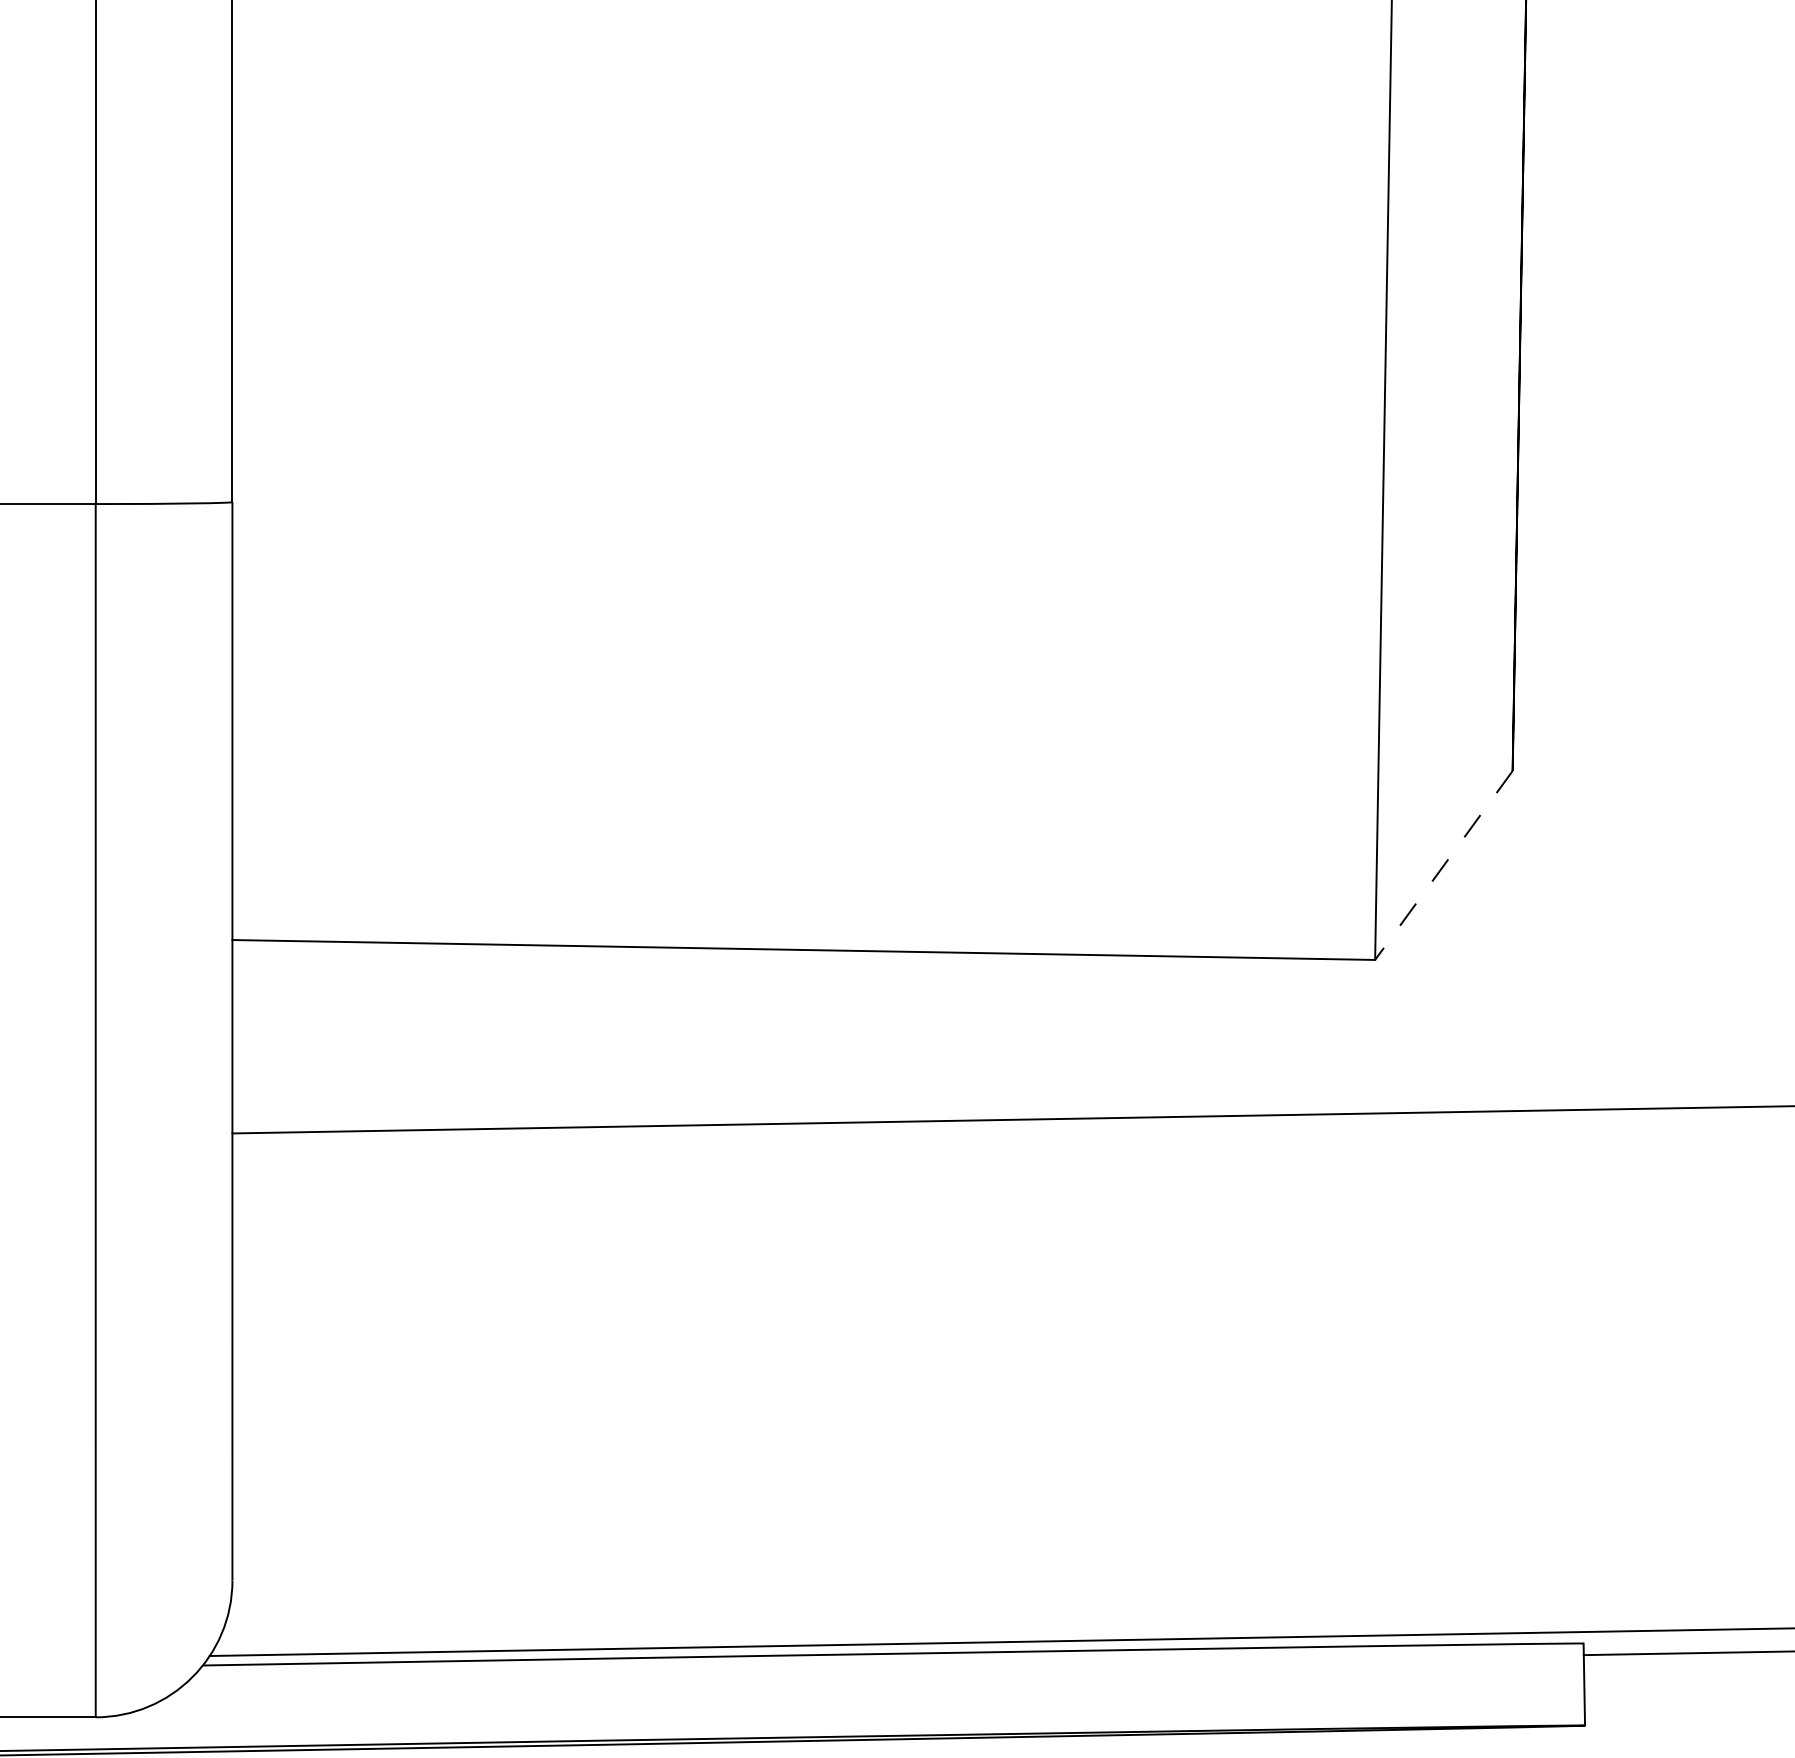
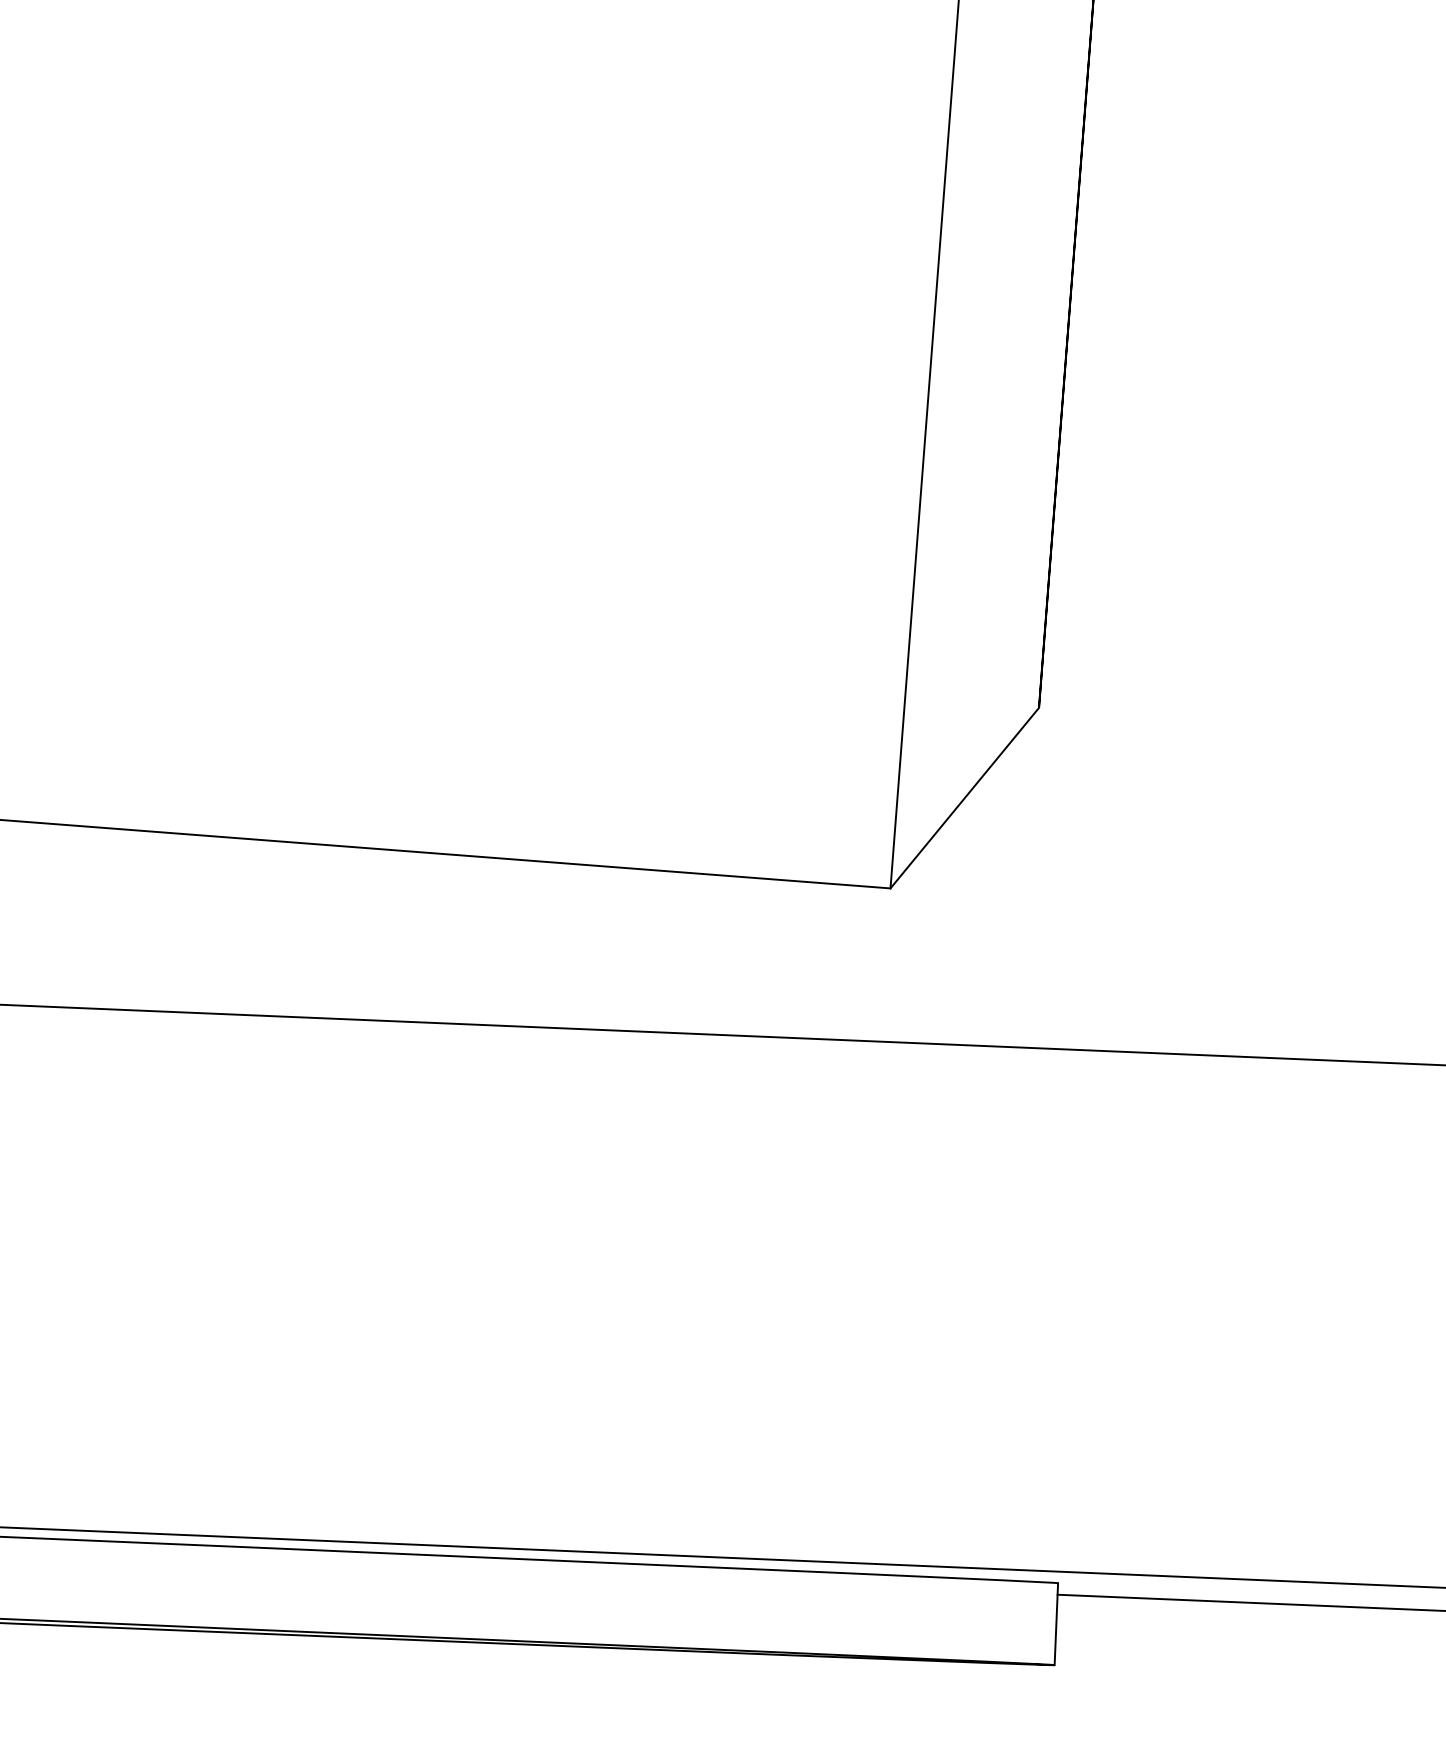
line: (1443, 865) -> (964, 798), dashed -> solid

